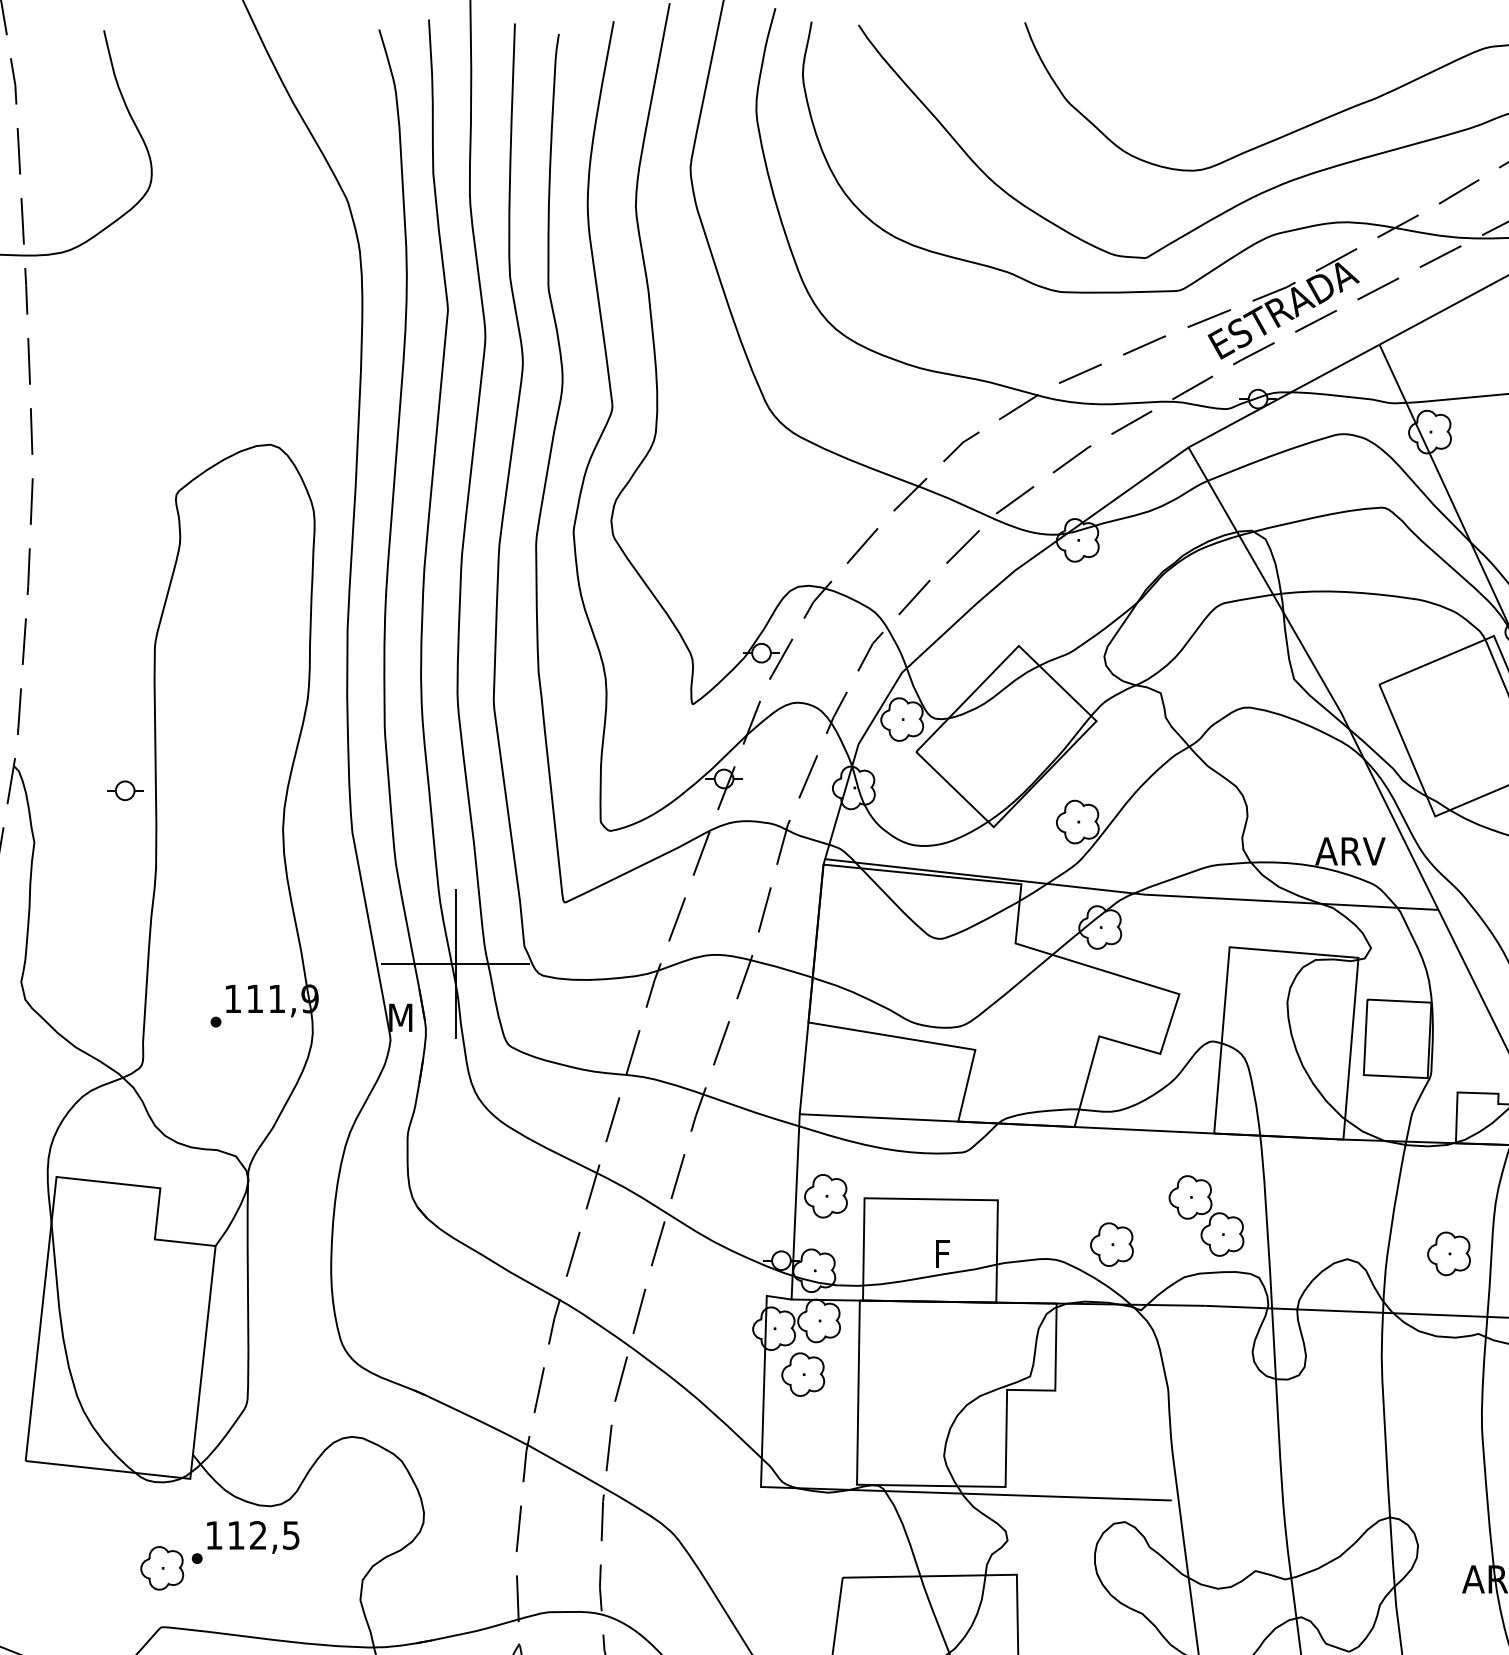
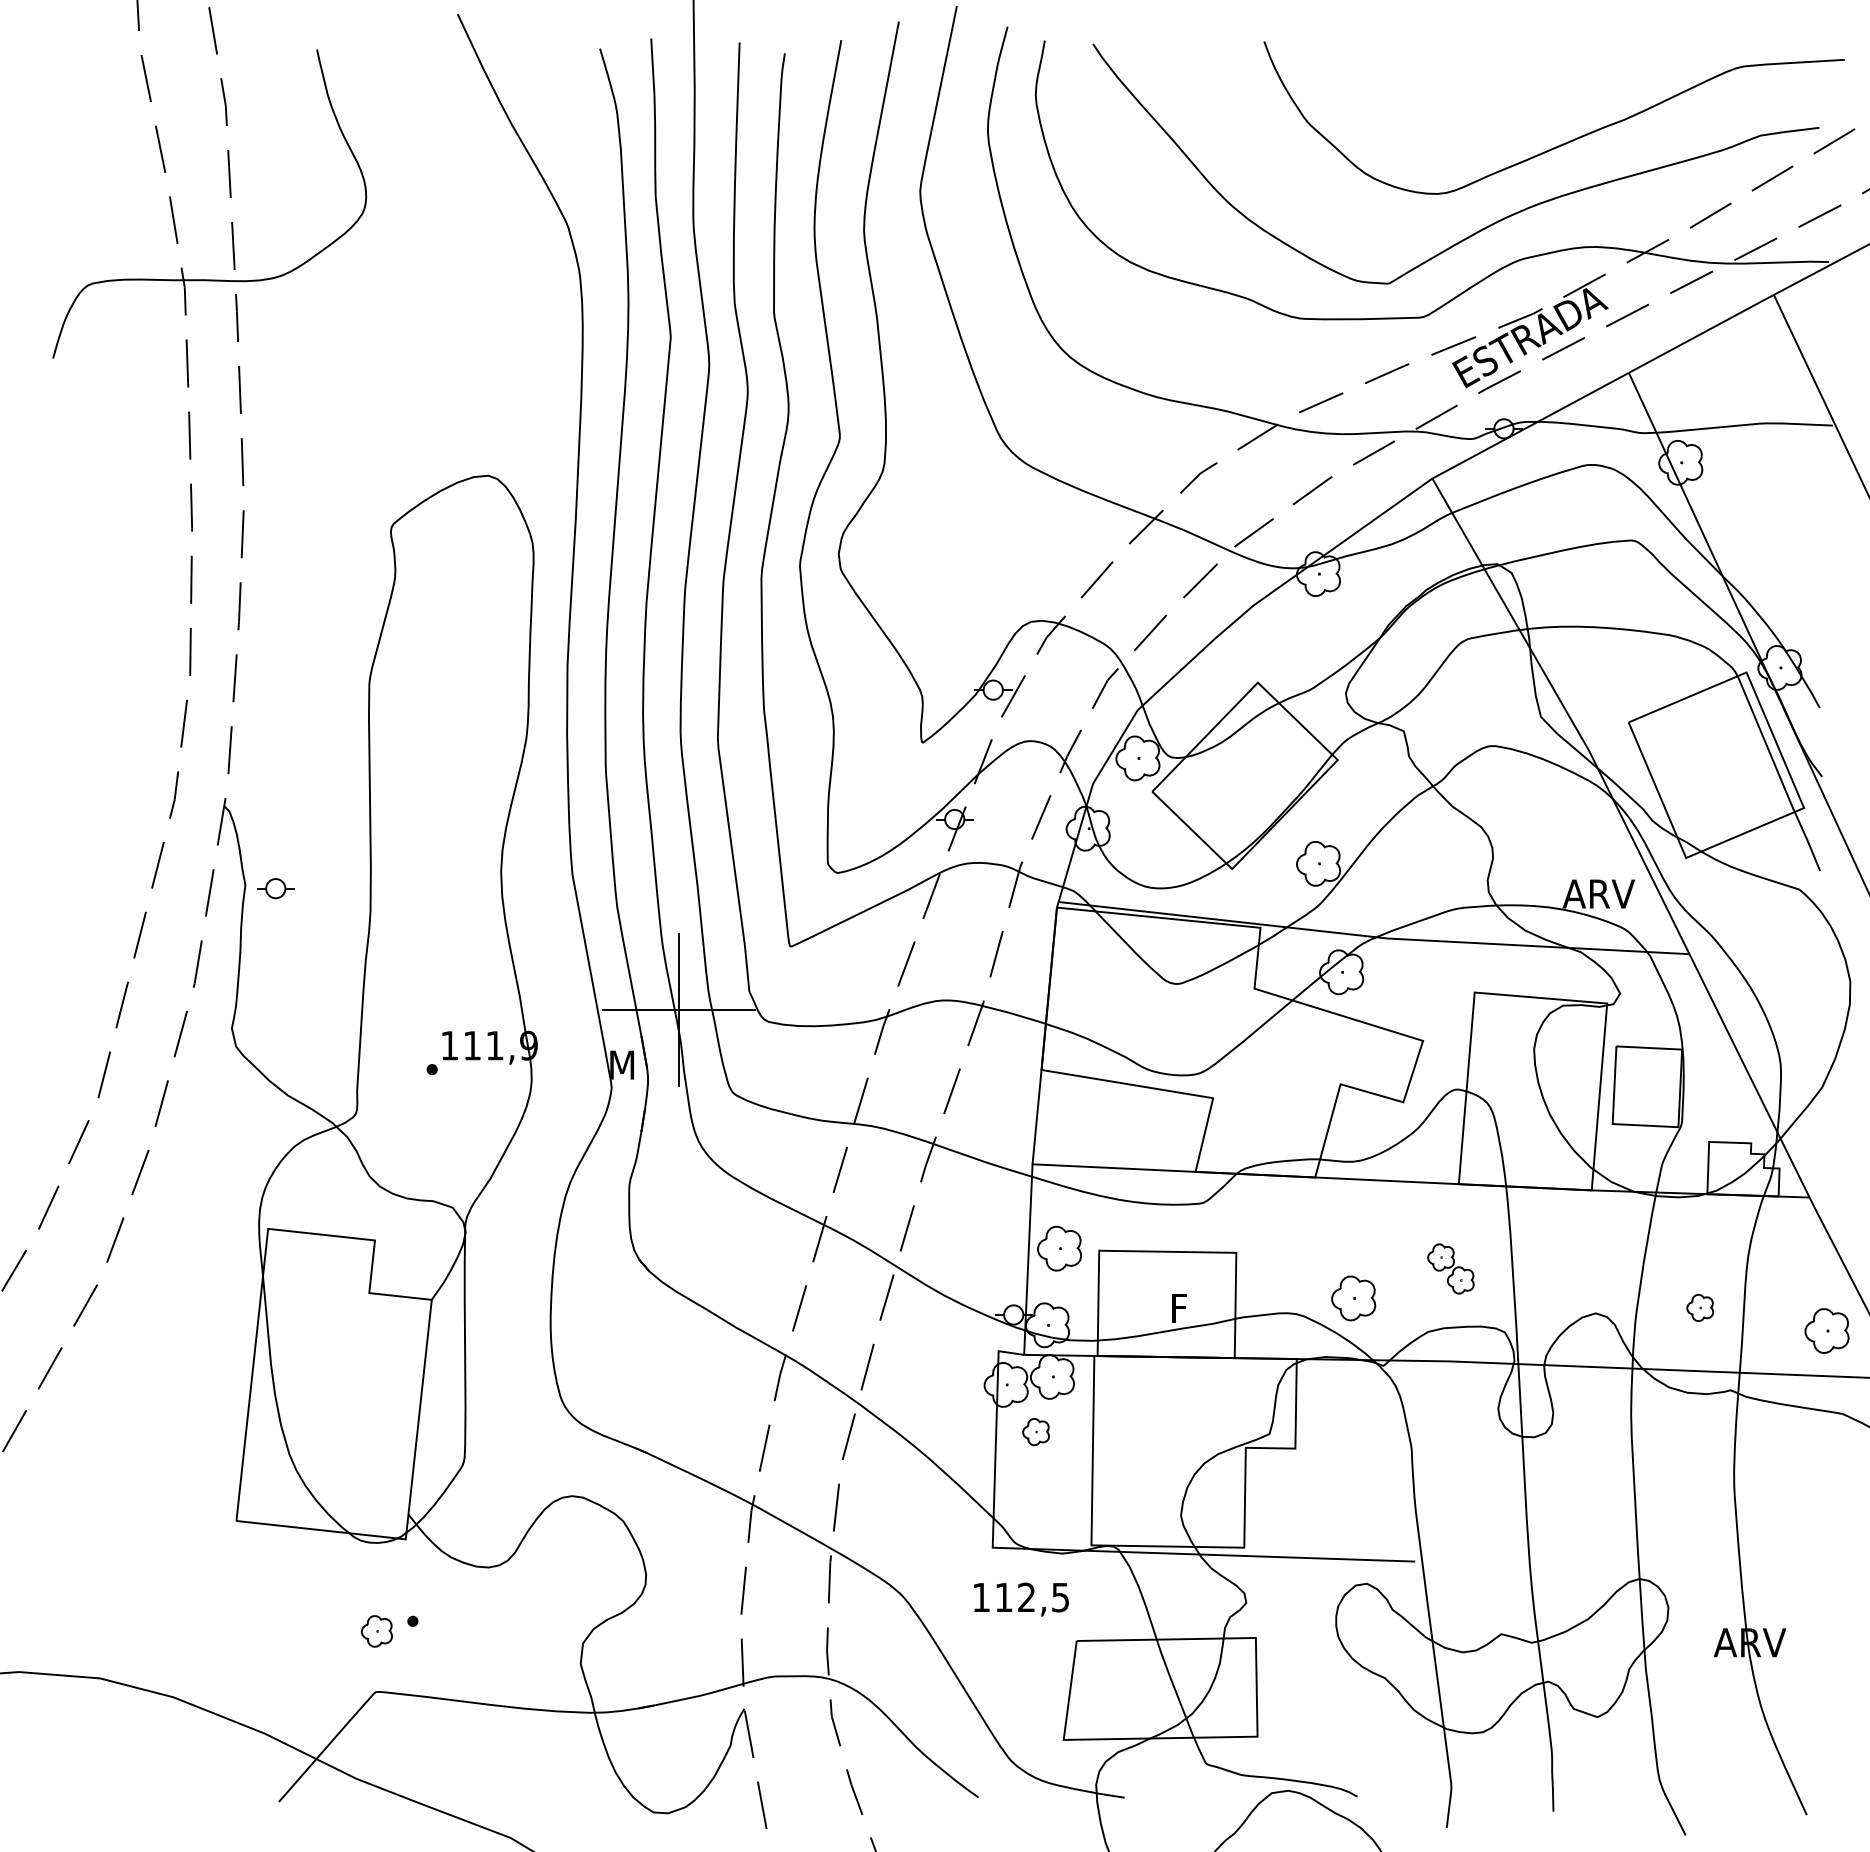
part: (124, 790) -> (275, 888), moved
part: (1206, 1215) -> (1450, 1268), size x0.6
part: (1448, 1253) -> (1699, 1307), size x0.6
part: (802, 1374) -> (1035, 1431), size x0.6
text: (253, 1537) -> (1021, 1599), moved
part: (161, 1568) -> (376, 1631), size x0.7

